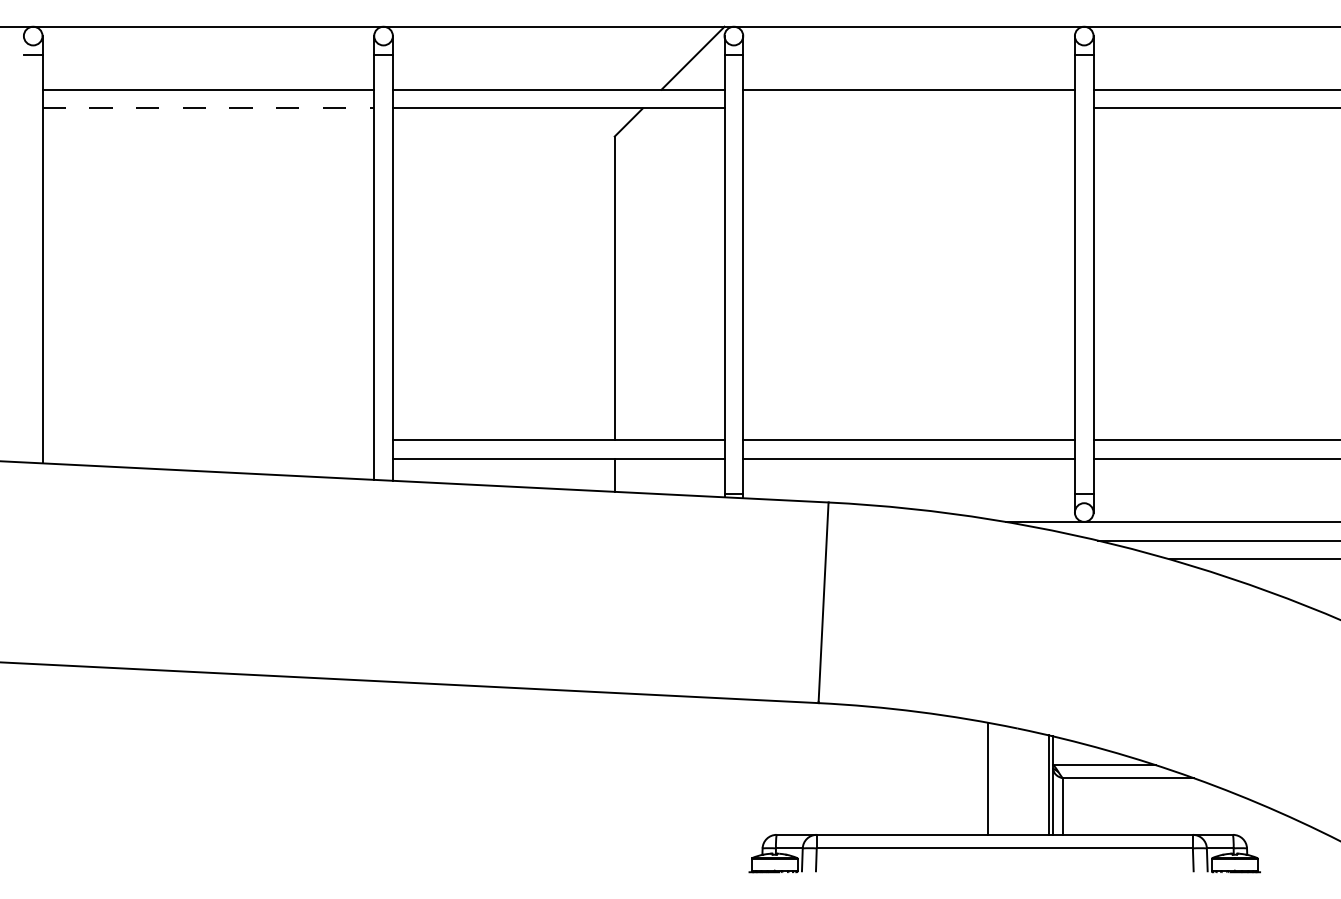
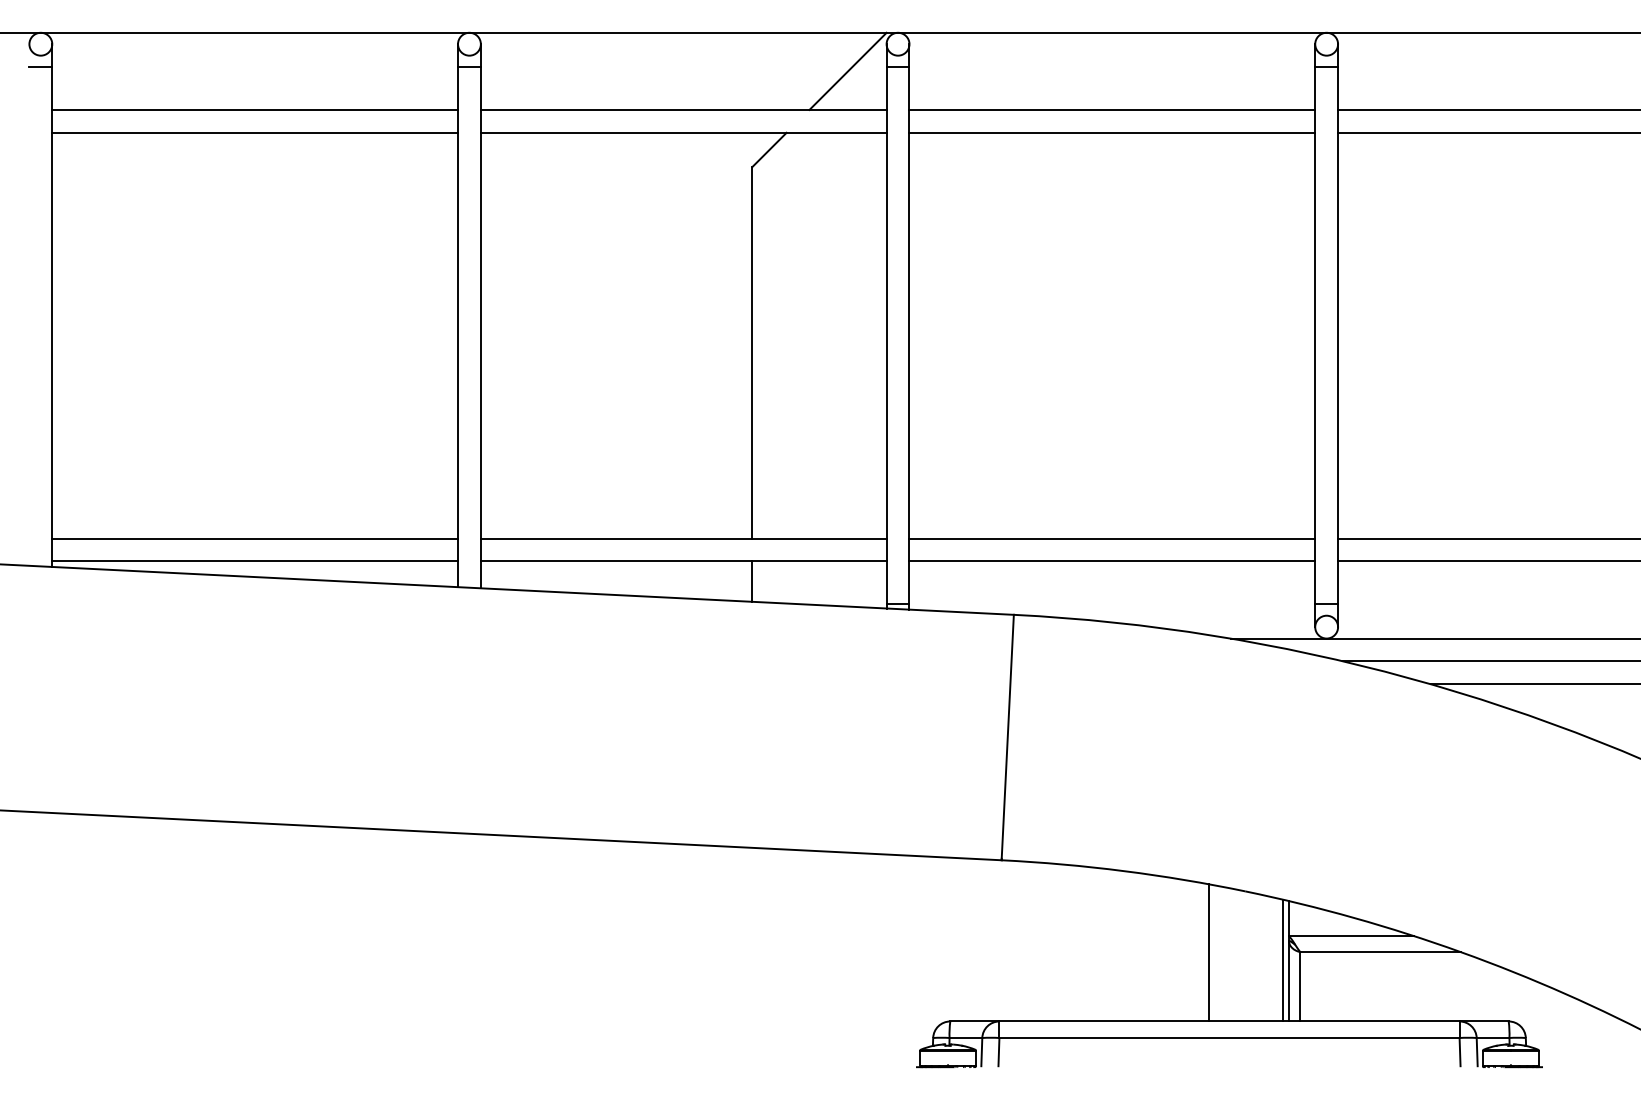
line: (208, 108) -> (255, 132), dashed -> solid
line: (908, 108) -> (1111, 132), added
line: (208, 440) -> (255, 538), added
line: (208, 458) -> (255, 561), added

